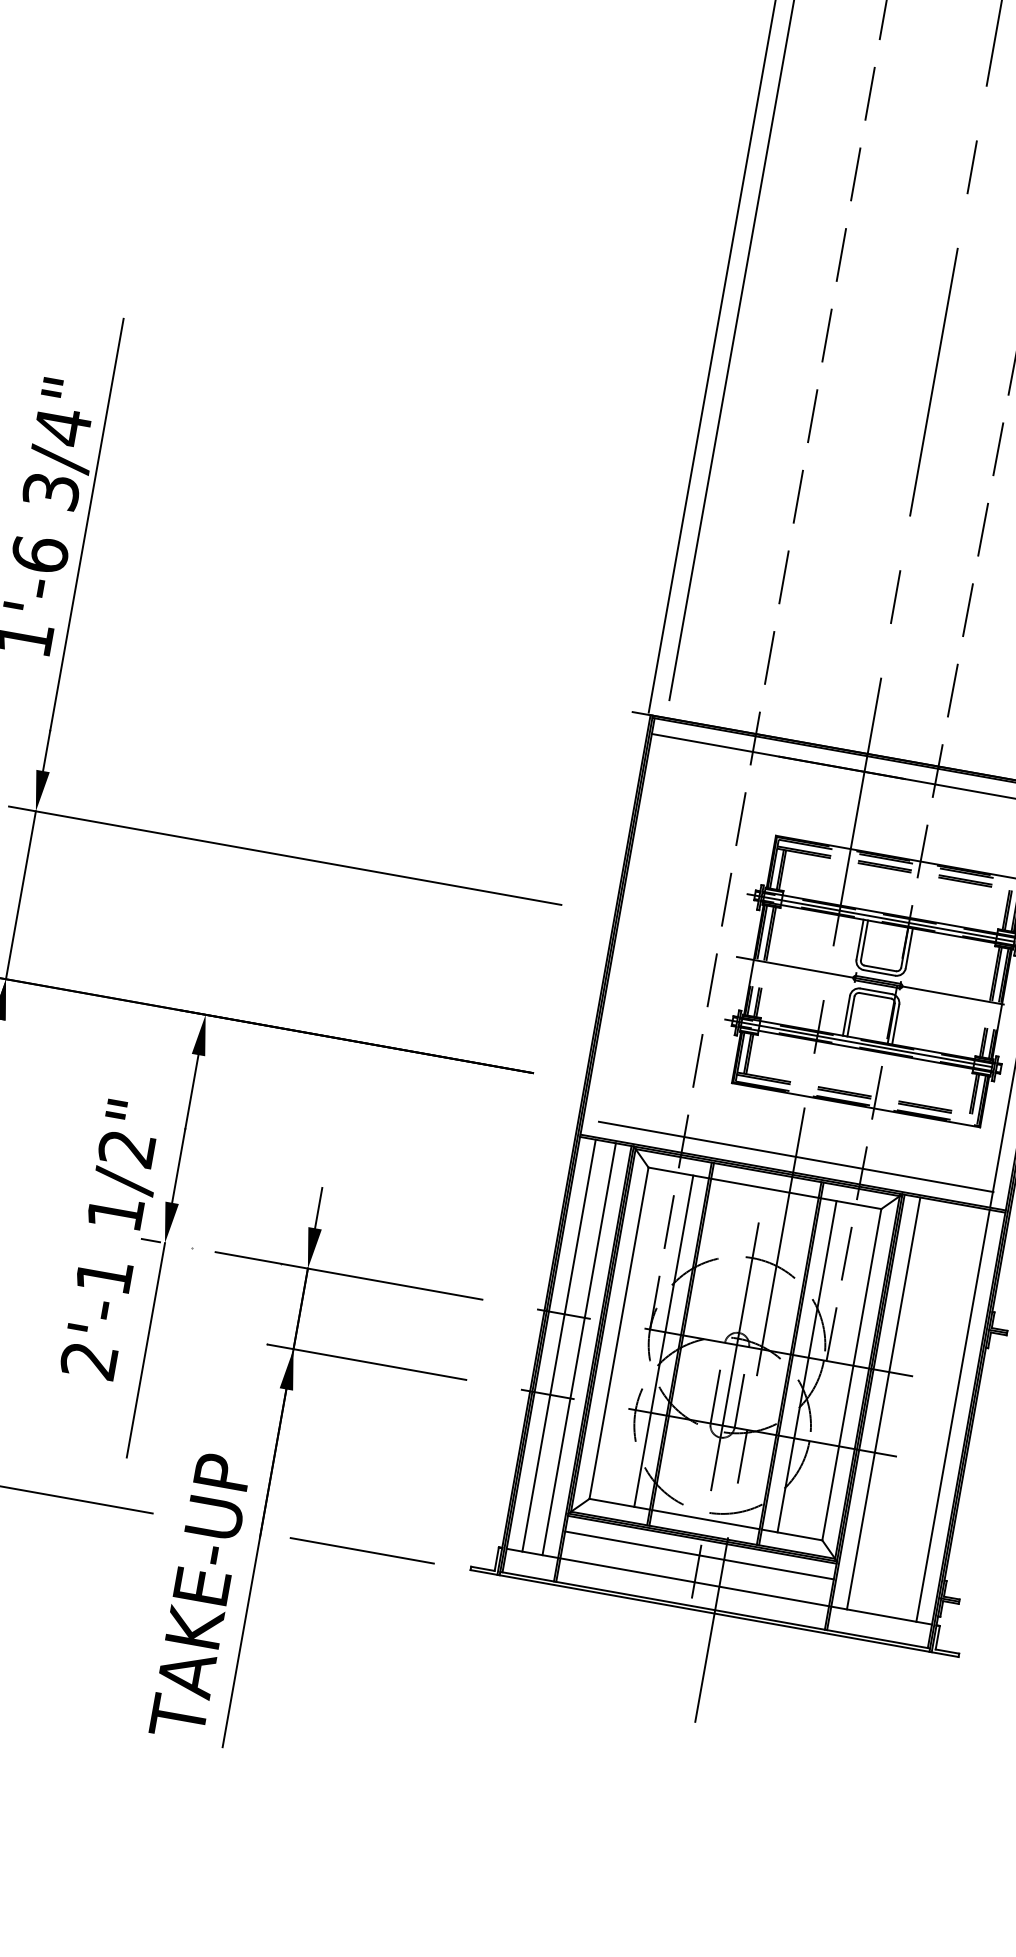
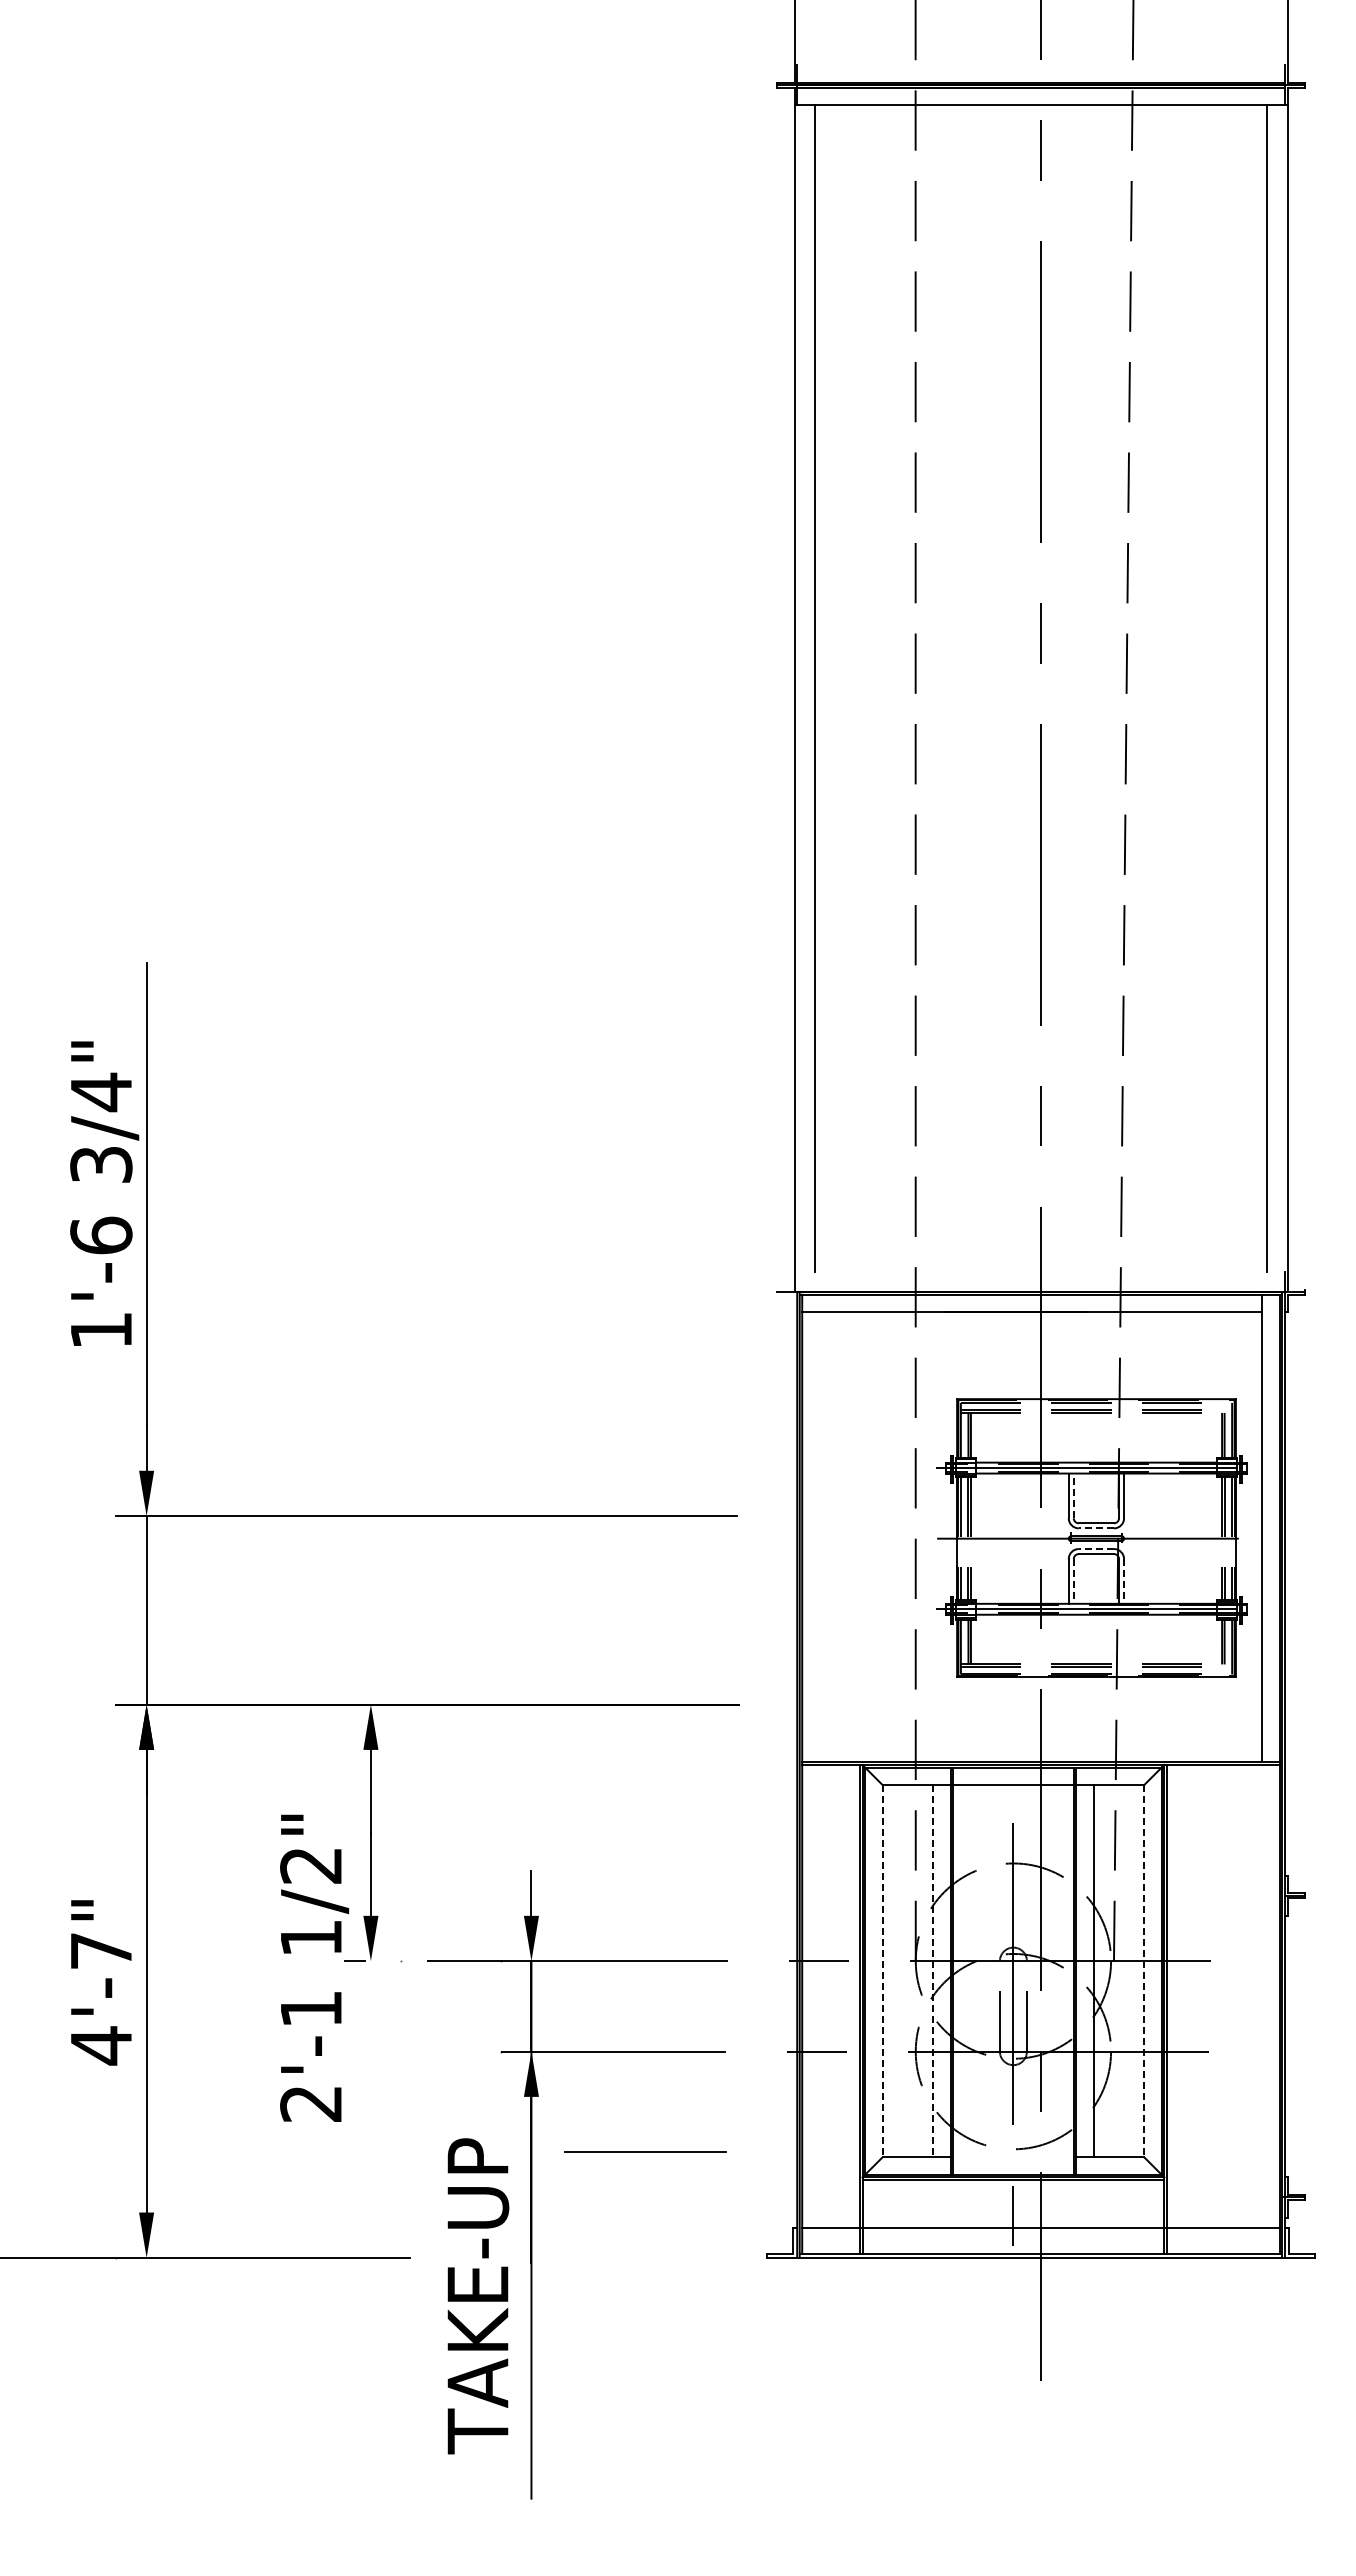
line: (864, 940) -> (1073, 1495), solid -> dashed
line: (879, 973) -> (1096, 1528), solid -> dashed
line: (876, 991) -> (1096, 1549), solid -> dashed
line: (850, 1016) -> (1073, 1581), solid -> dashed
line: (896, 1024) -> (1124, 1581), solid -> dashed
line: (795, 1156) -> (1040, 1744), removed
line: (618, 1333) -> (882, 1971), solid -> dashed
line: (663, 1341) -> (932, 1971), solid -> dashed
line: (558, 1344) -> (819, 1995), removed
line: (579, 1348) -> (842, 1995), removed
line: (145, 1350) -> (370, 2081), removed
line: (852, 1375) -> (1144, 1971), solid -> dashed
line: (883, 1402) -> (1184, 1995), removed
line: (953, 1415) -> (1262, 1995), removed
line: (705, 1519) -> (1013, 2157), removed
line: (362, 1550) -> (645, 2151), moved
line: (699, 1555) -> (1013, 2197), removed
text: (200, 1597) -> (478, 2296), moved

